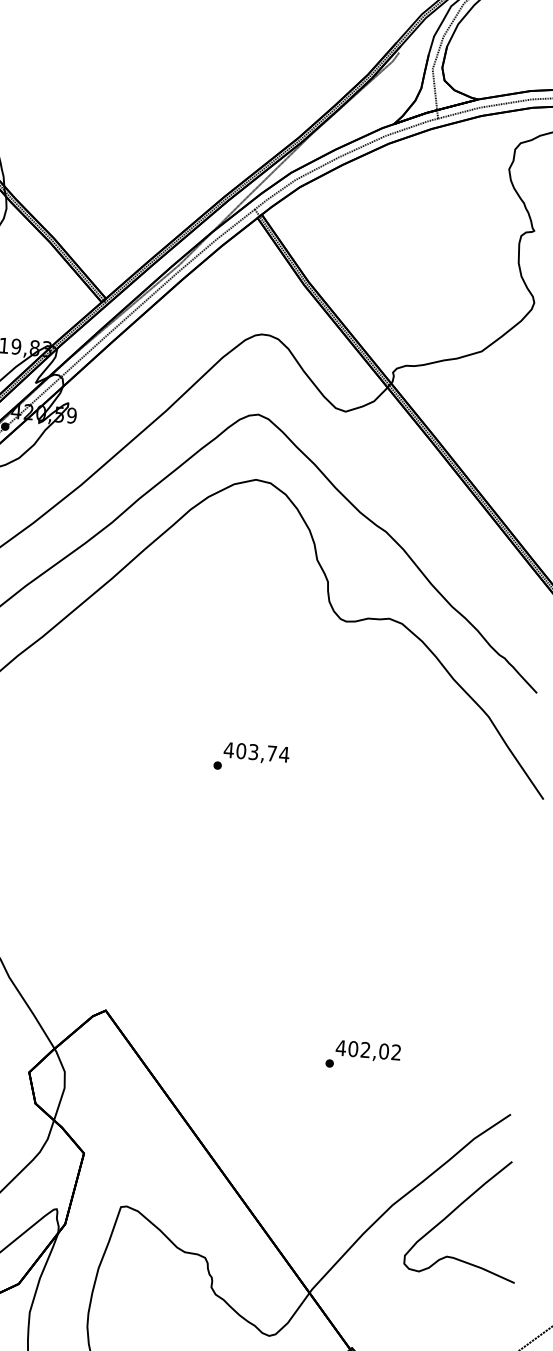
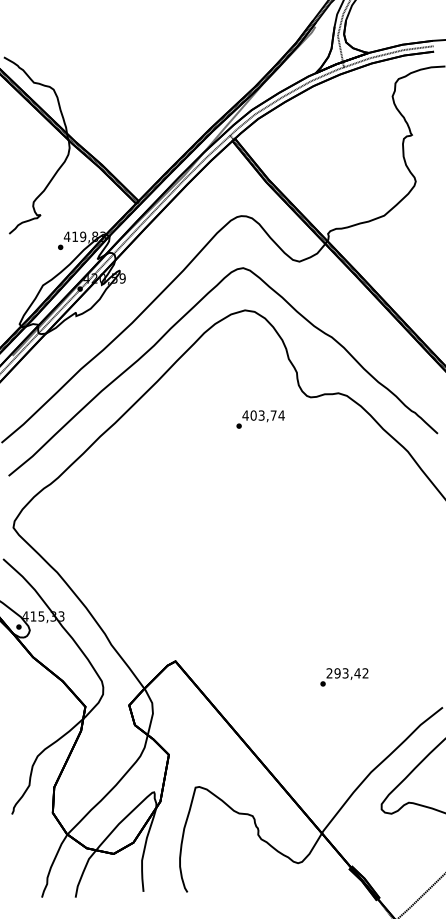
text: (251, 758) -> (260, 419), moved
text: (362, 1049) -> (343, 673), 402,02 -> 293,42

